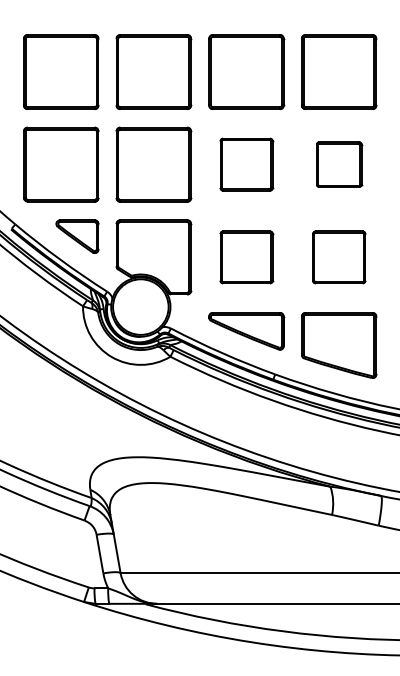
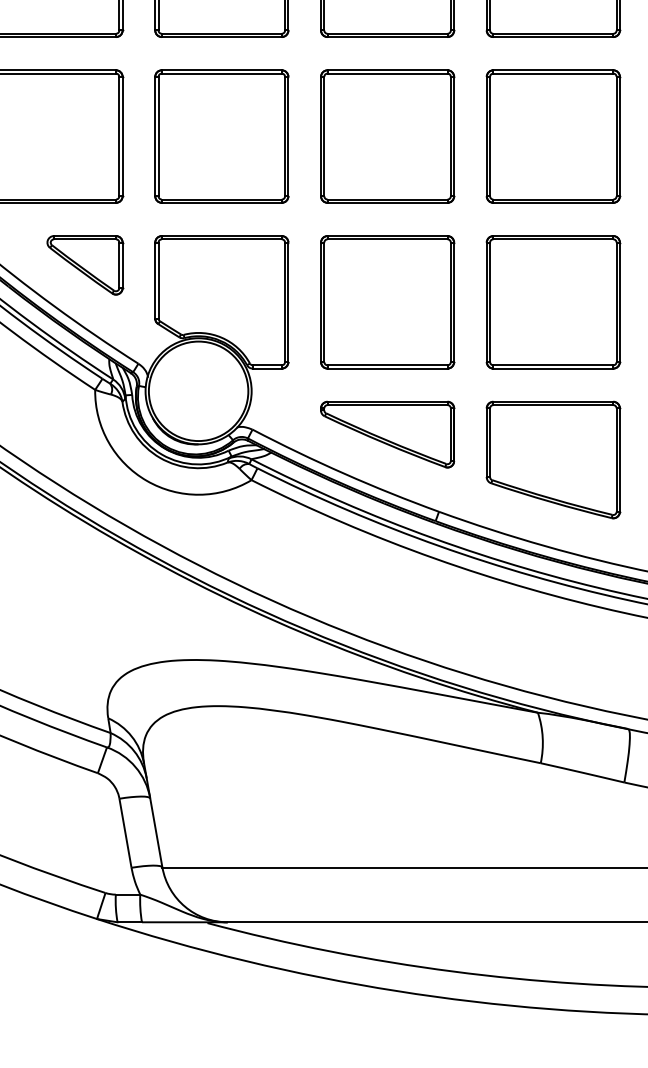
part: (246, 164) -> (387, 136), size x1.43
part: (339, 164) -> (554, 136), size x1.67
part: (246, 257) -> (387, 302), size x1.43
part: (339, 257) -> (554, 302), size x1.43

